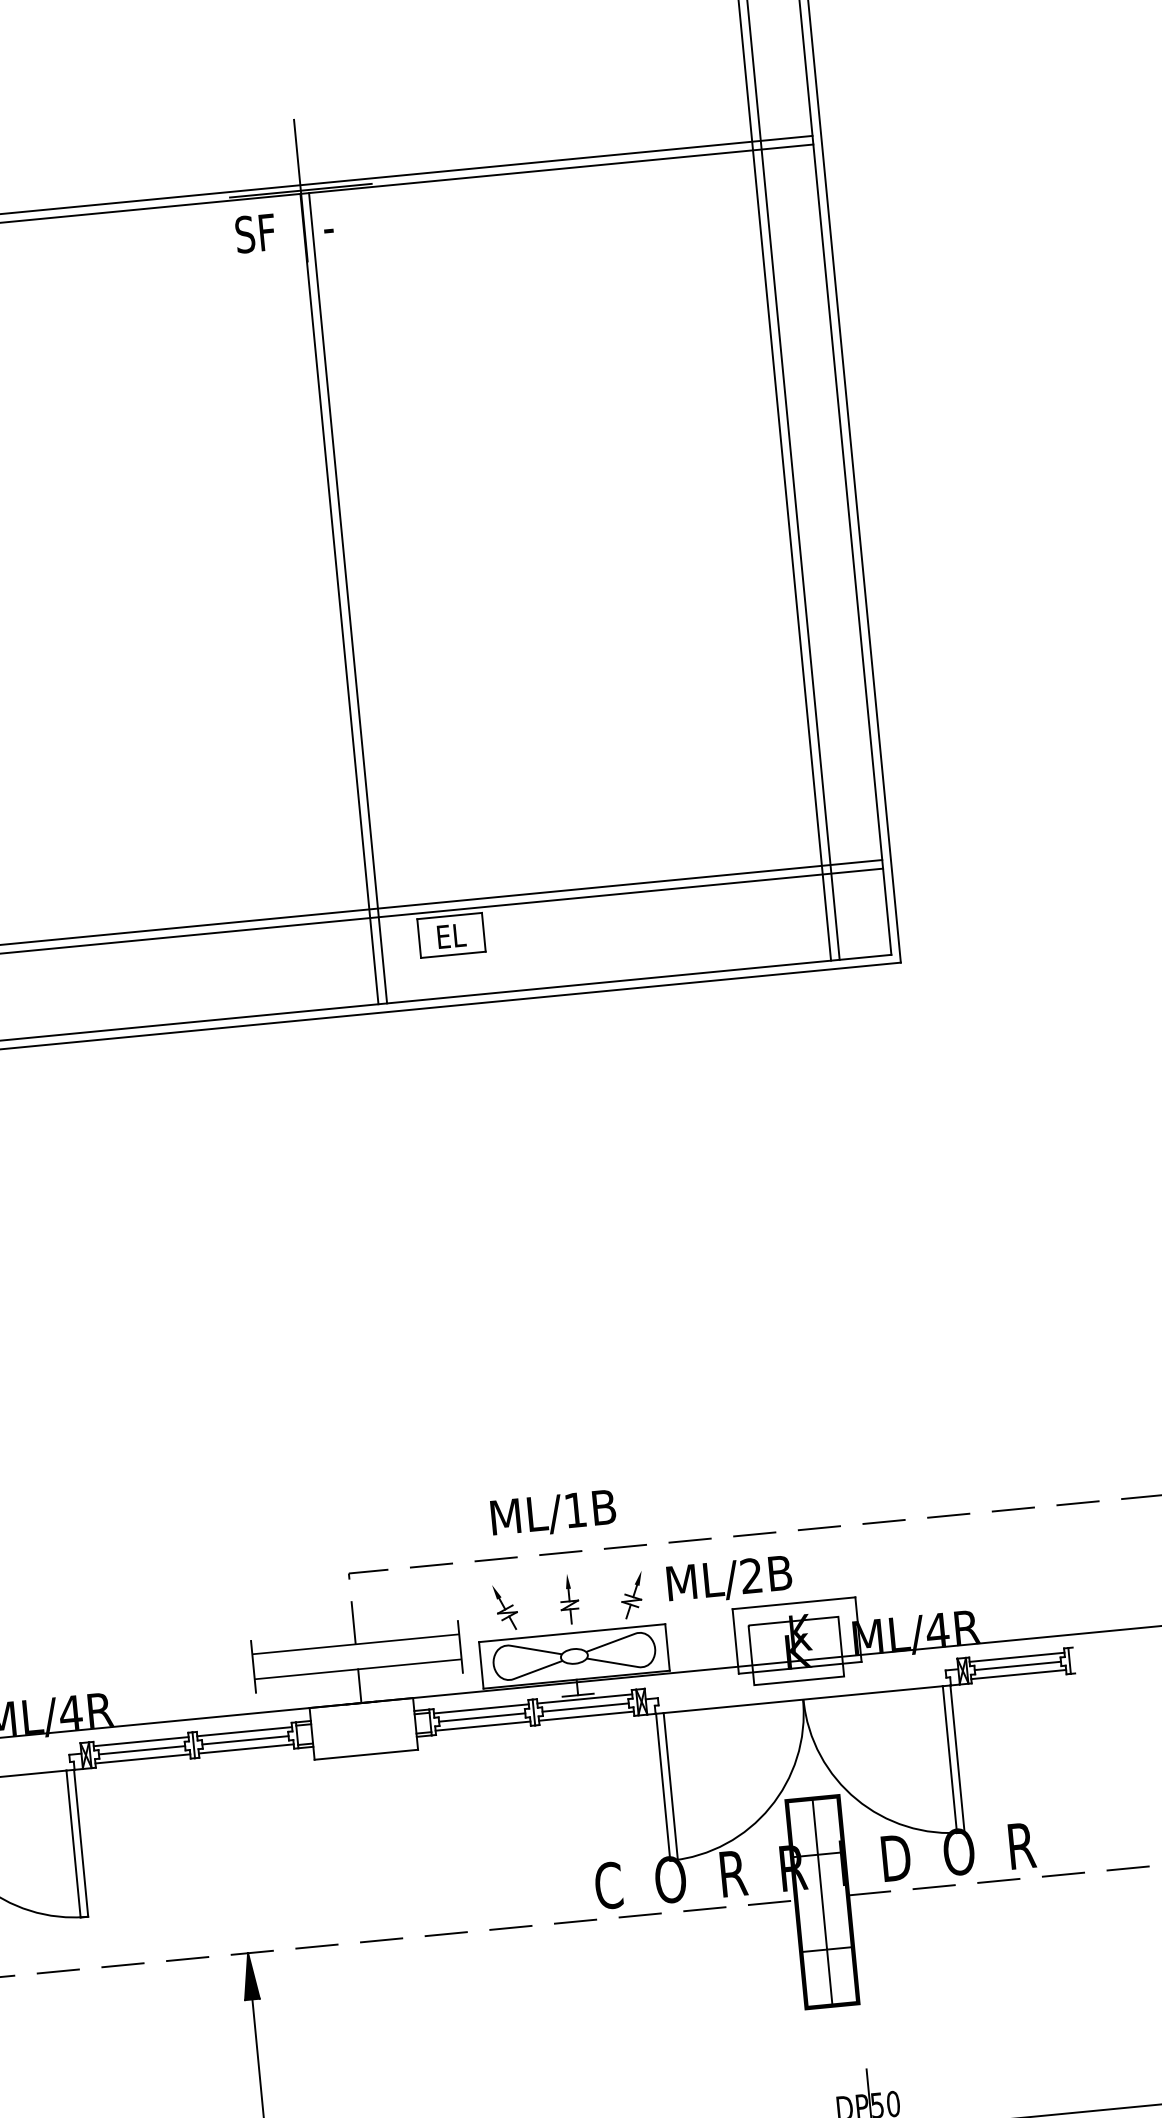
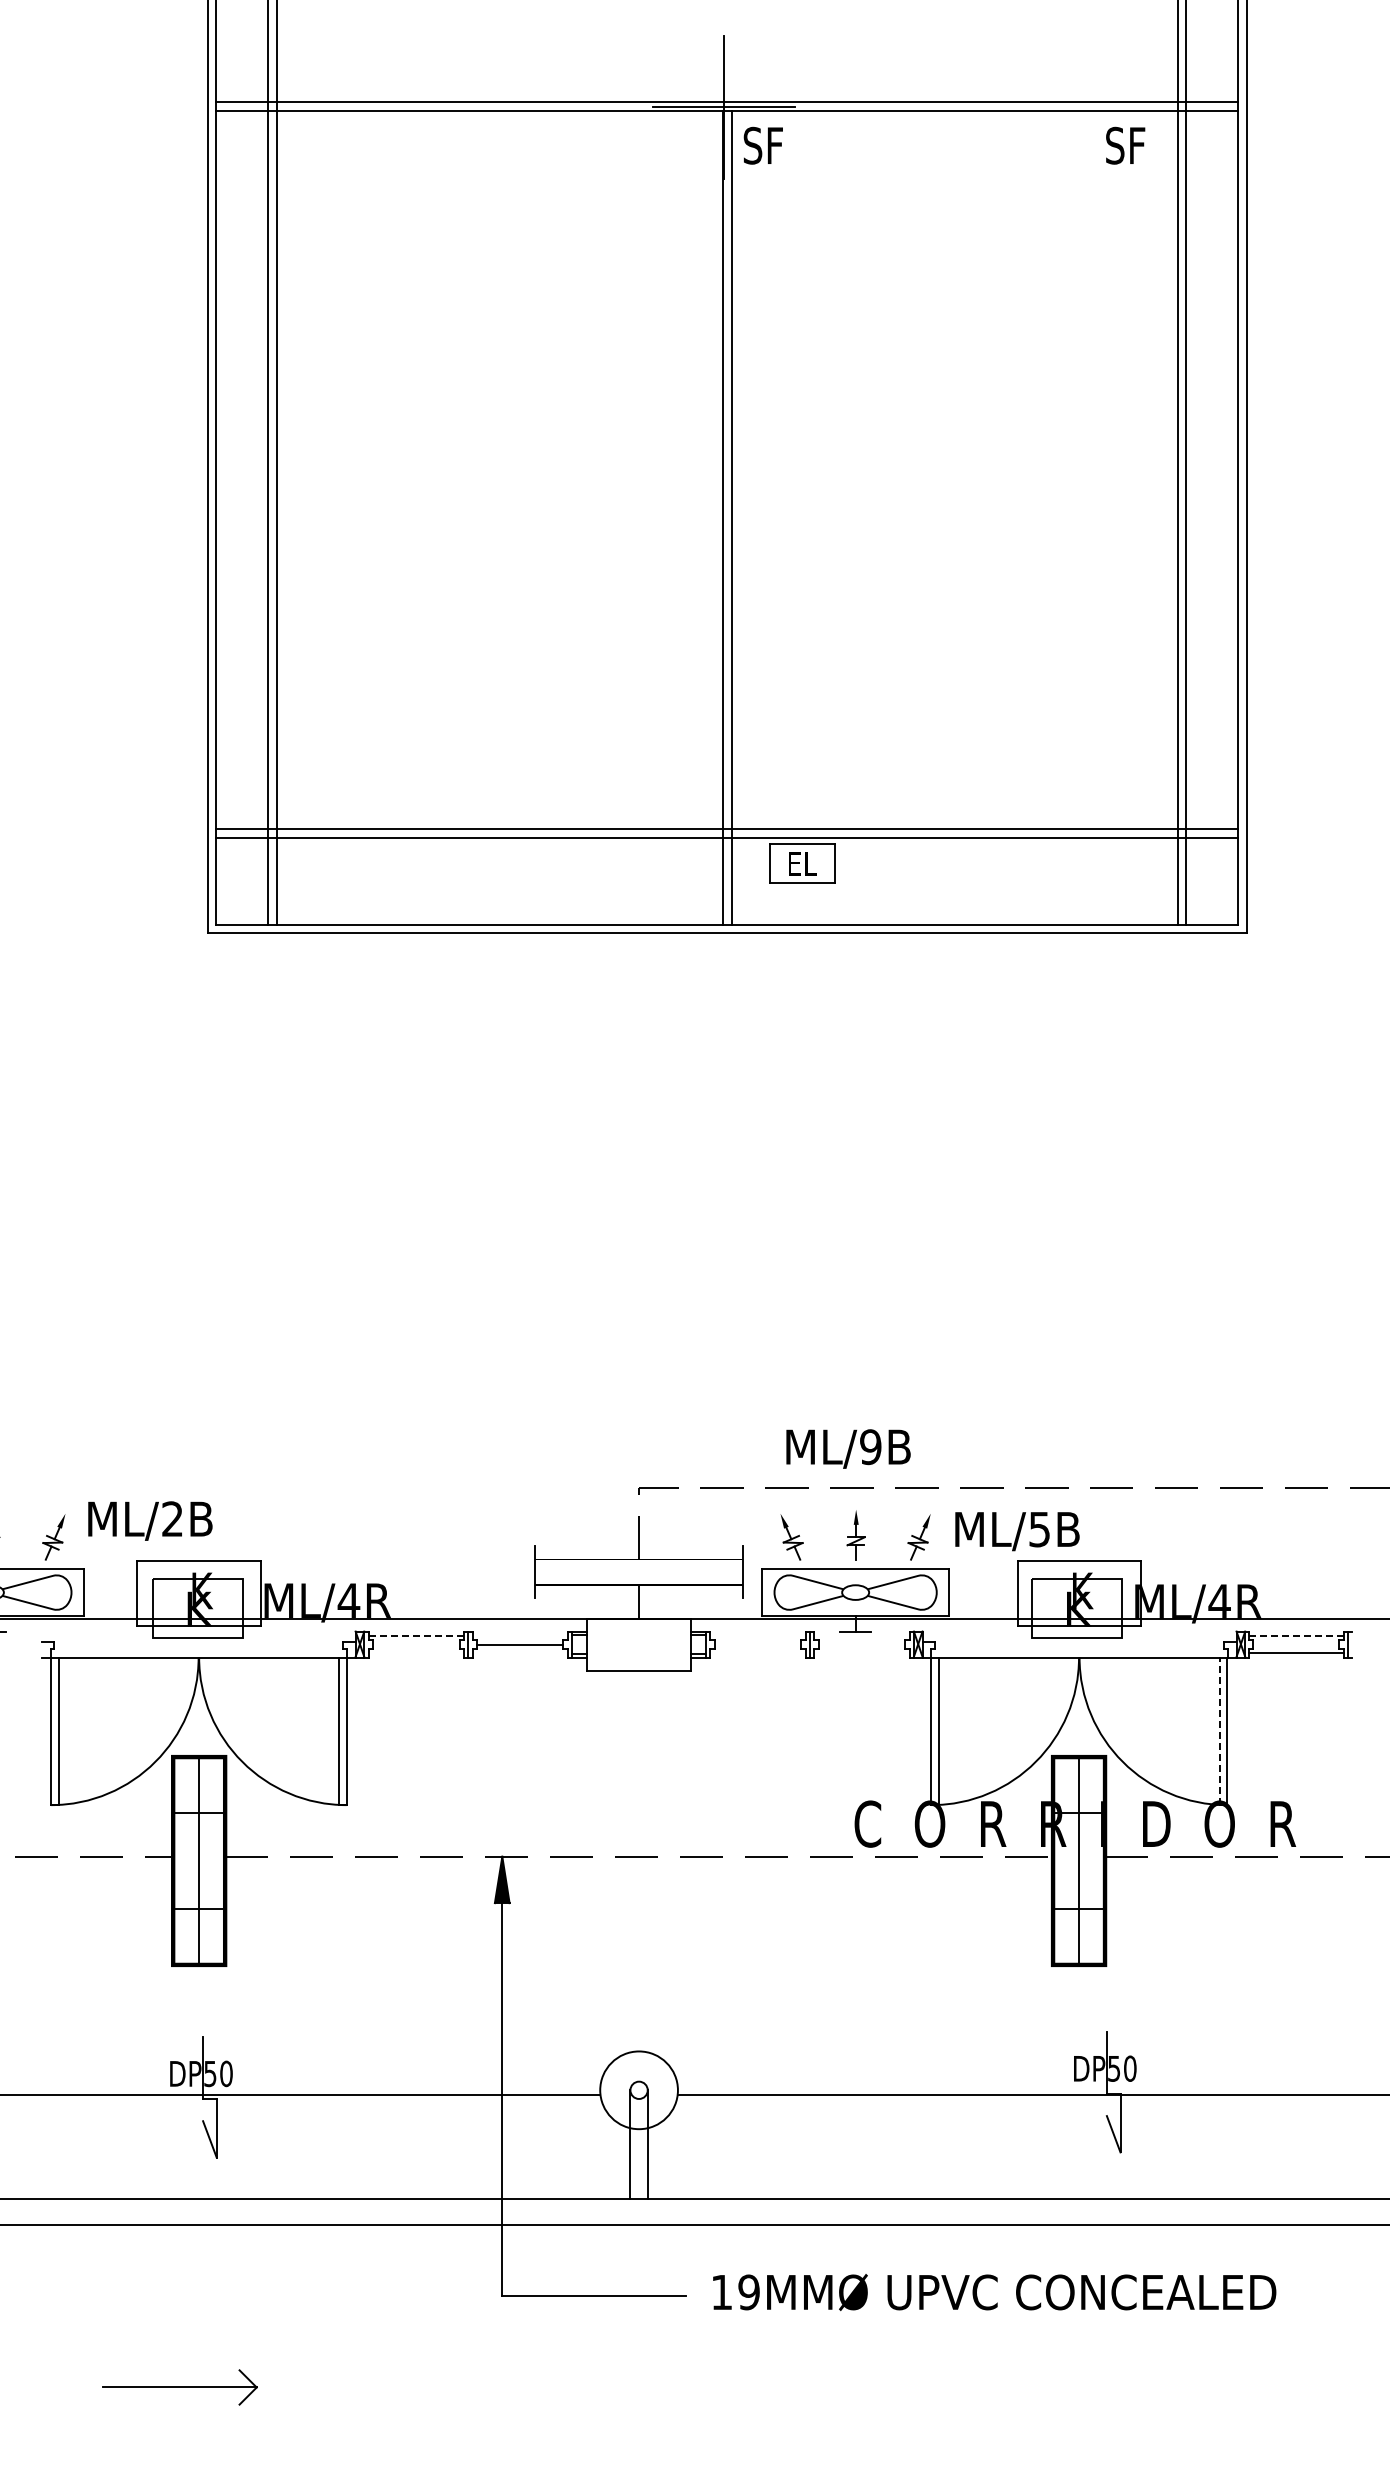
text: (343, 224) -> (762, 145), - -> SF
text: (255, 233) -> (1125, 145), moved
text: (575, 1510) -> (870, 1447), ML/1B -> ML/9B
text: (751, 1575) -> (1039, 1529), ML/2B -> ML/5B
line: (1017, 1656) -> (1296, 1635), solid -> dashed
line: (1017, 1665) -> (1295, 1644), removed
line: (584, 1698) -> (861, 1635), removed
line: (585, 1707) -> (861, 1644), removed
line: (480, 1708) -> (757, 1635), removed
line: (586, 1716) -> (861, 1653), removed
line: (481, 1717) -> (757, 1644), removed
line: (482, 1726) -> (757, 1653), removed
line: (243, 1731) -> (519, 1635), removed
line: (141, 1741) -> (416, 1635), solid -> dashed
line: (245, 1749) -> (519, 1653), removed
line: (141, 1750) -> (415, 1644), removed
line: (142, 1759) -> (415, 1653), removed
line: (949, 1759) -> (1219, 1731), solid -> dashed

